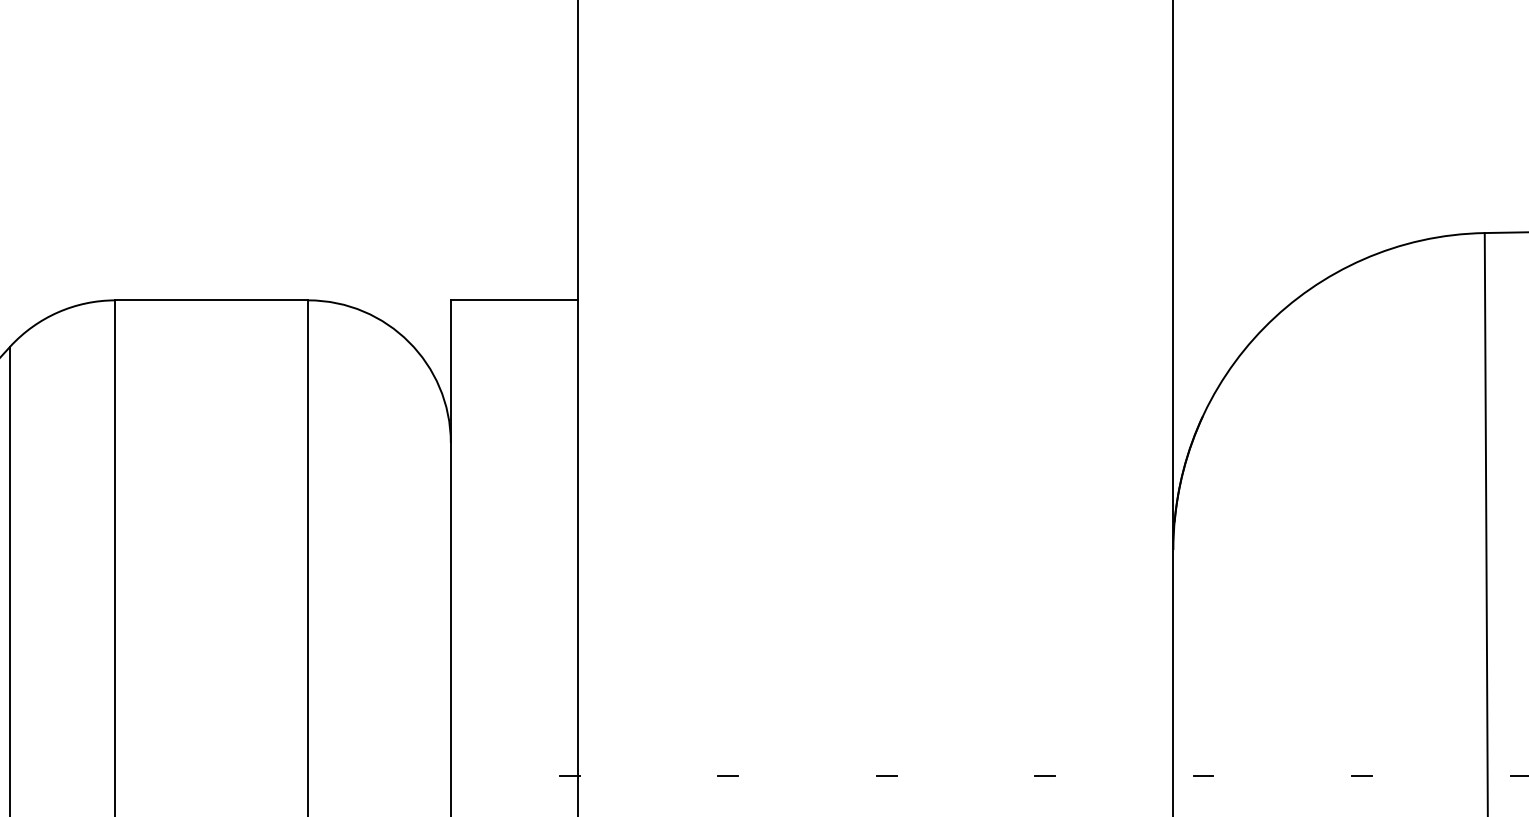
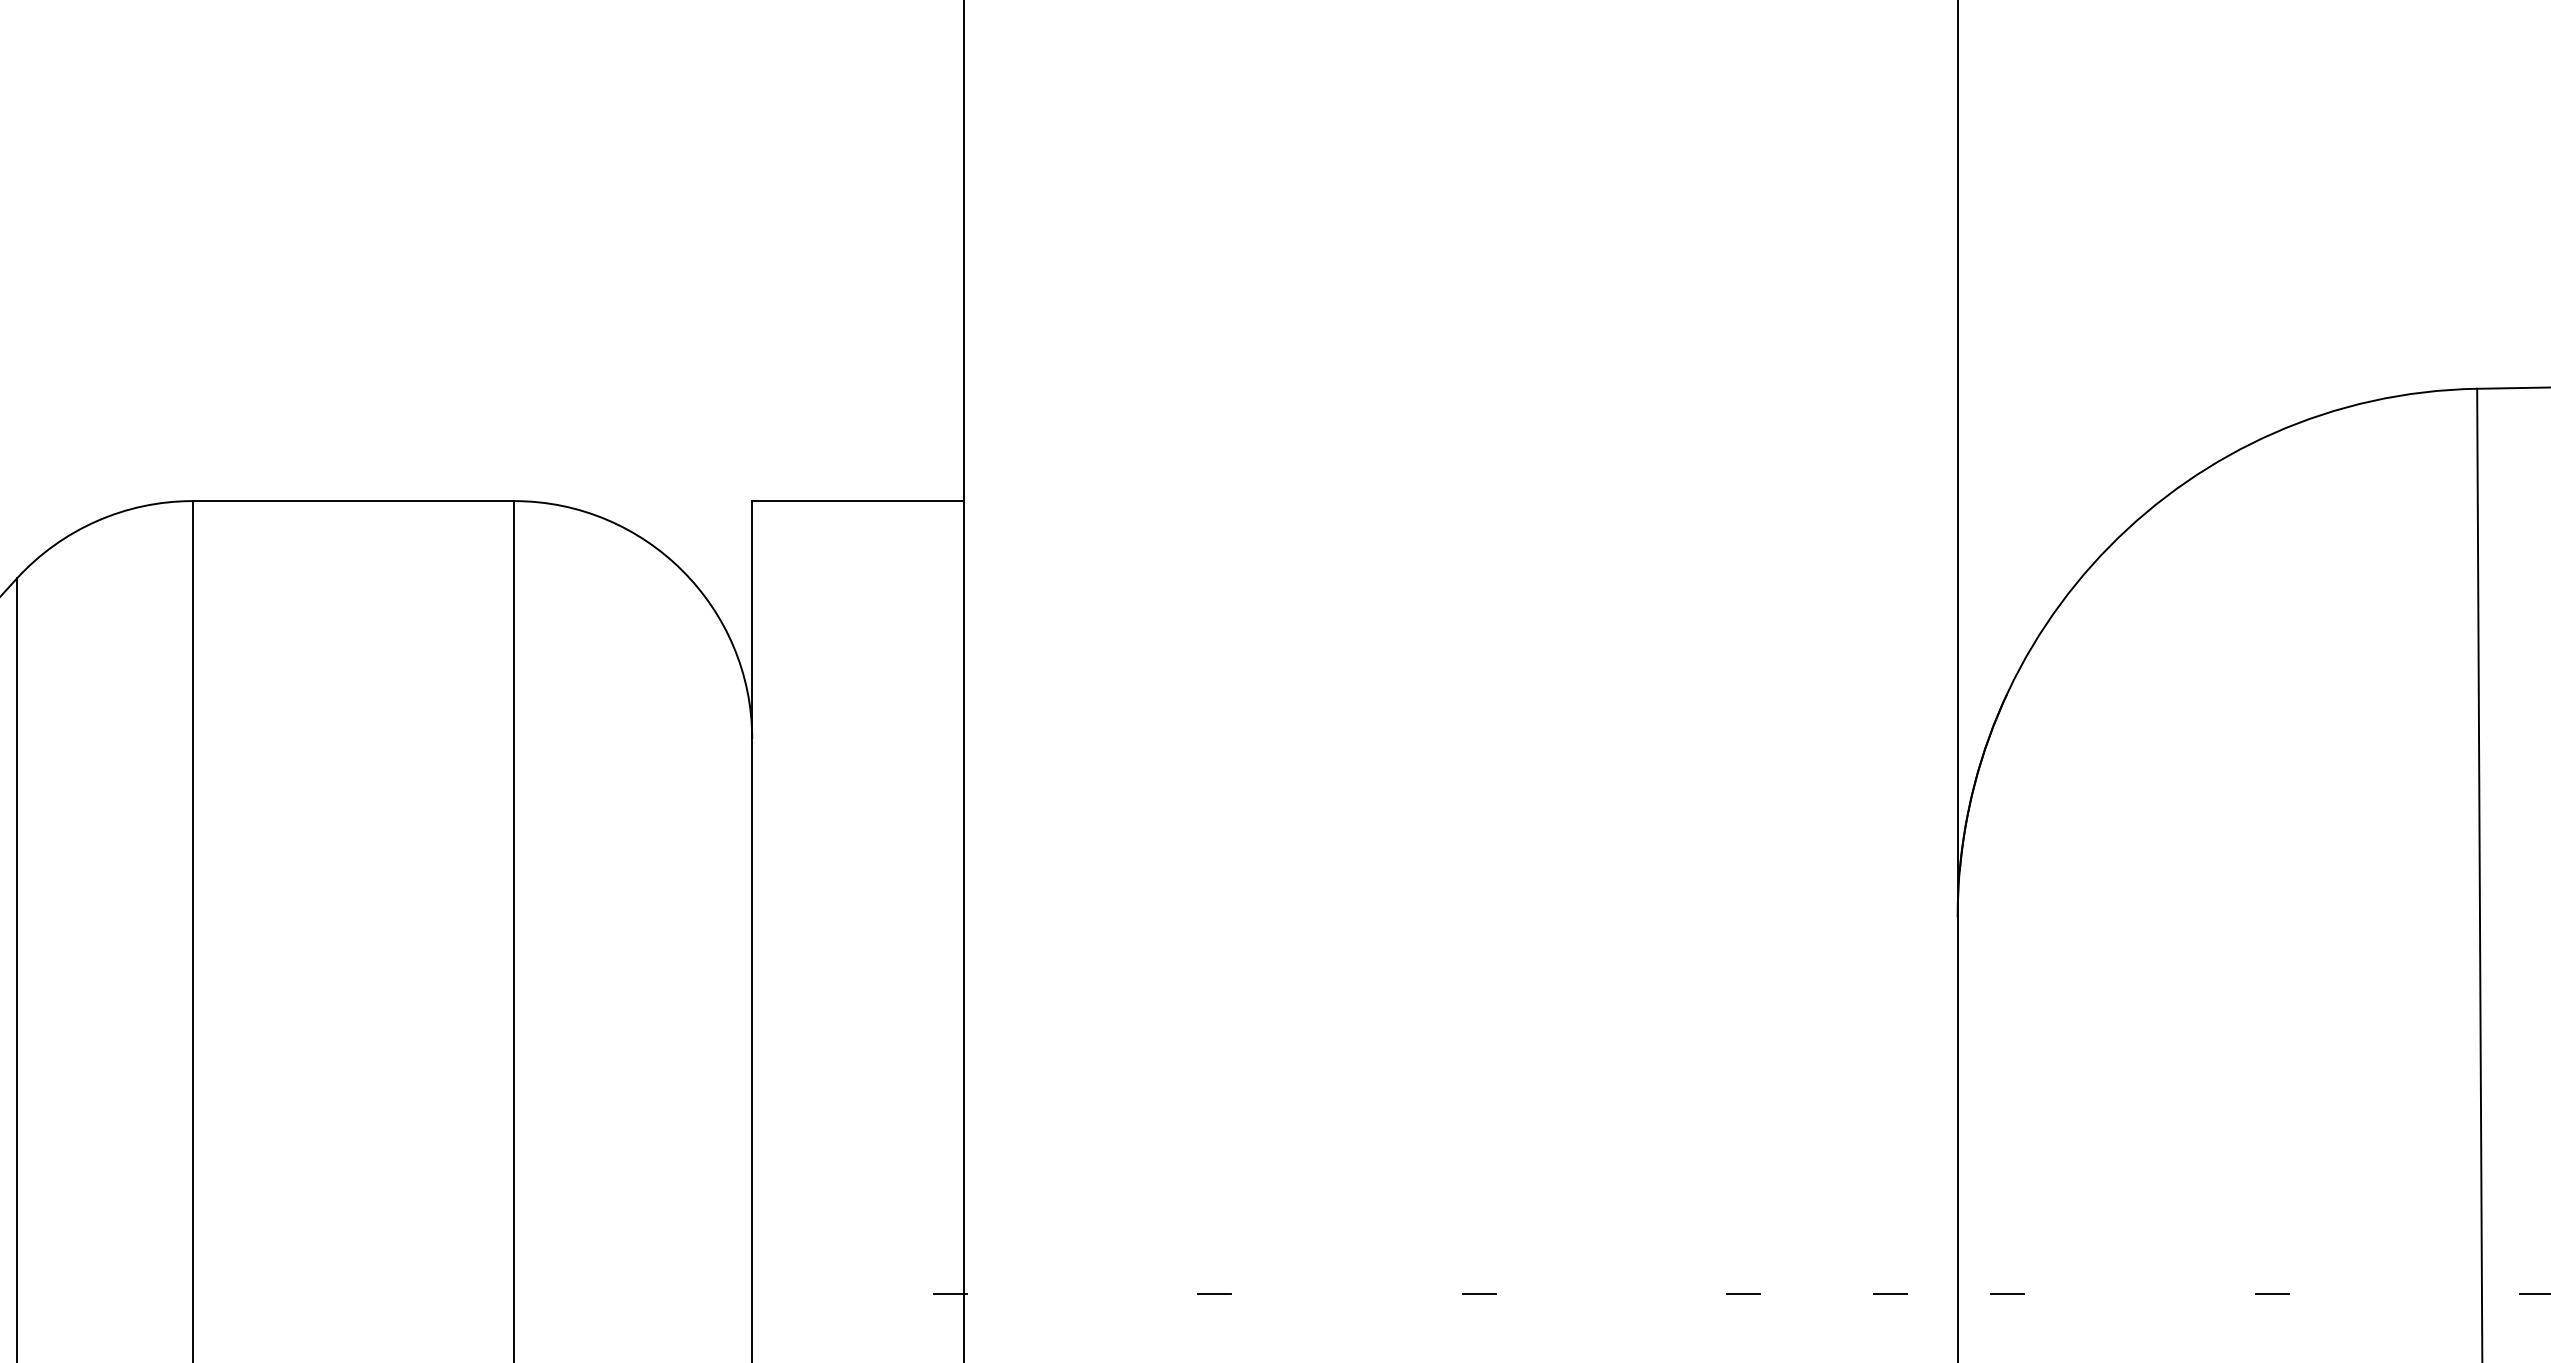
line: (1132, 775) -> (1889, 1293), added

